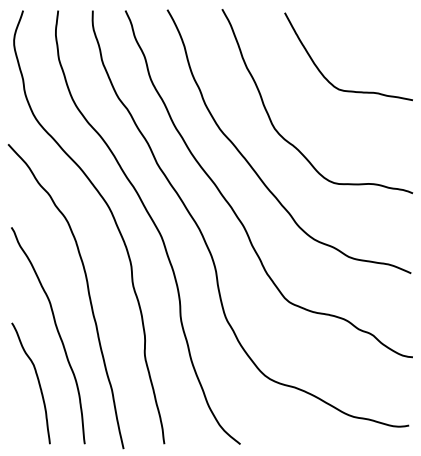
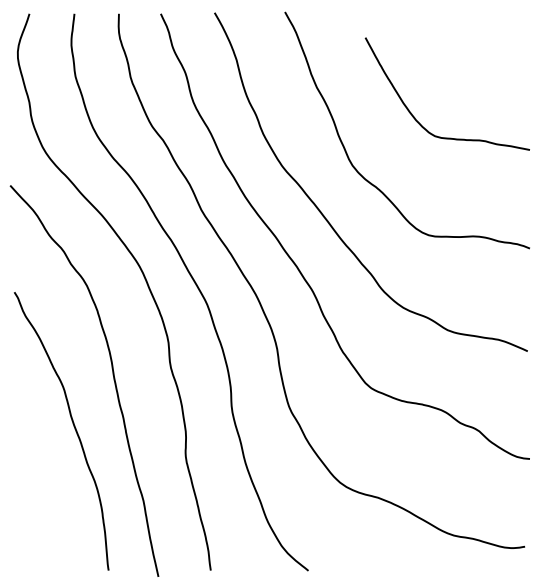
curve: (323, 74) -> (415, 117), moved
curve: (37, 381) -> (48, 490), removed

